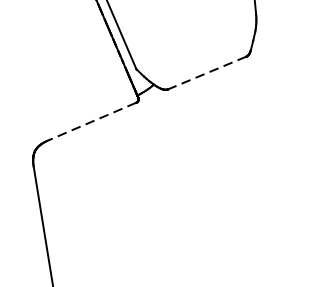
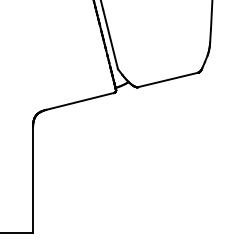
line: (207, 72) -> (168, 79), dashed -> solid
line: (92, 121) -> (80, 101), dashed -> solid

